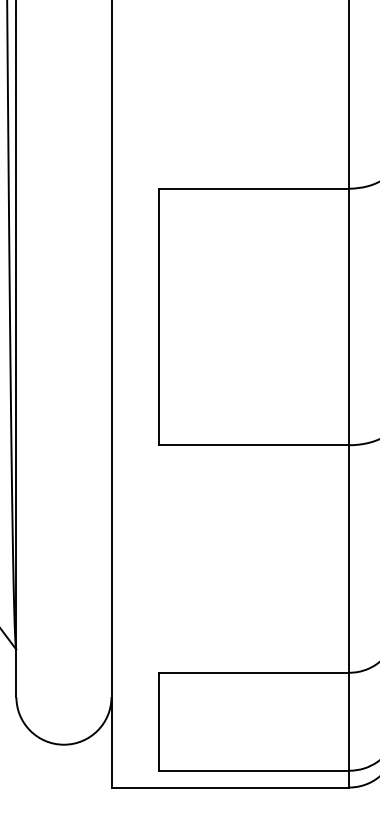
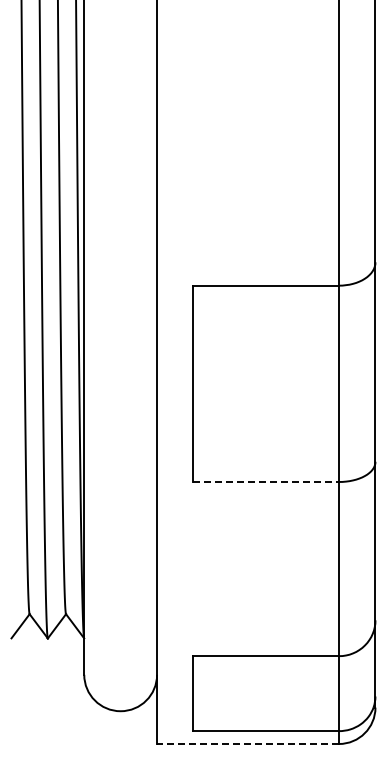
line: (254, 445) -> (266, 482), solid -> dashed
line: (229, 786) -> (247, 743), solid -> dashed

